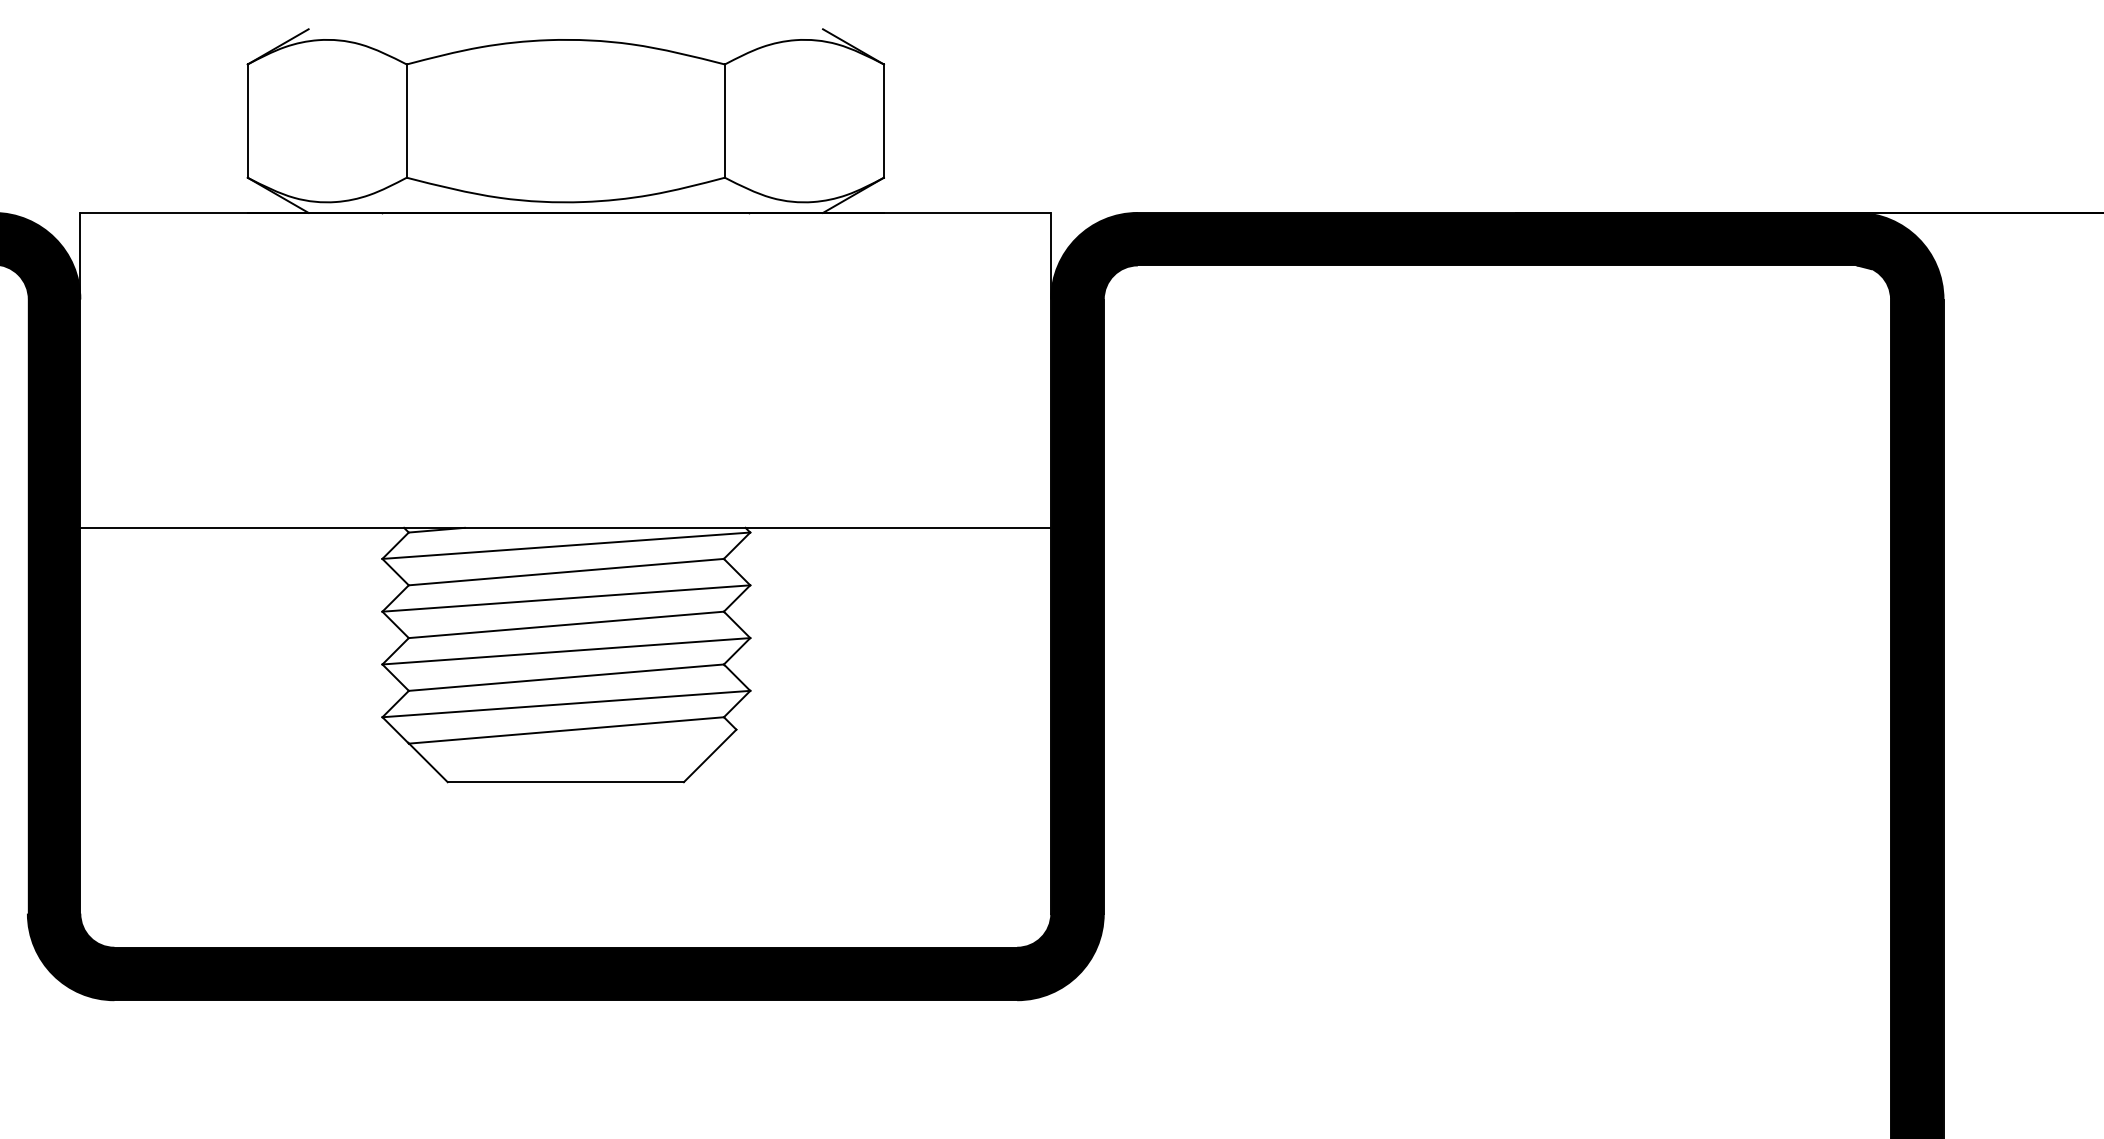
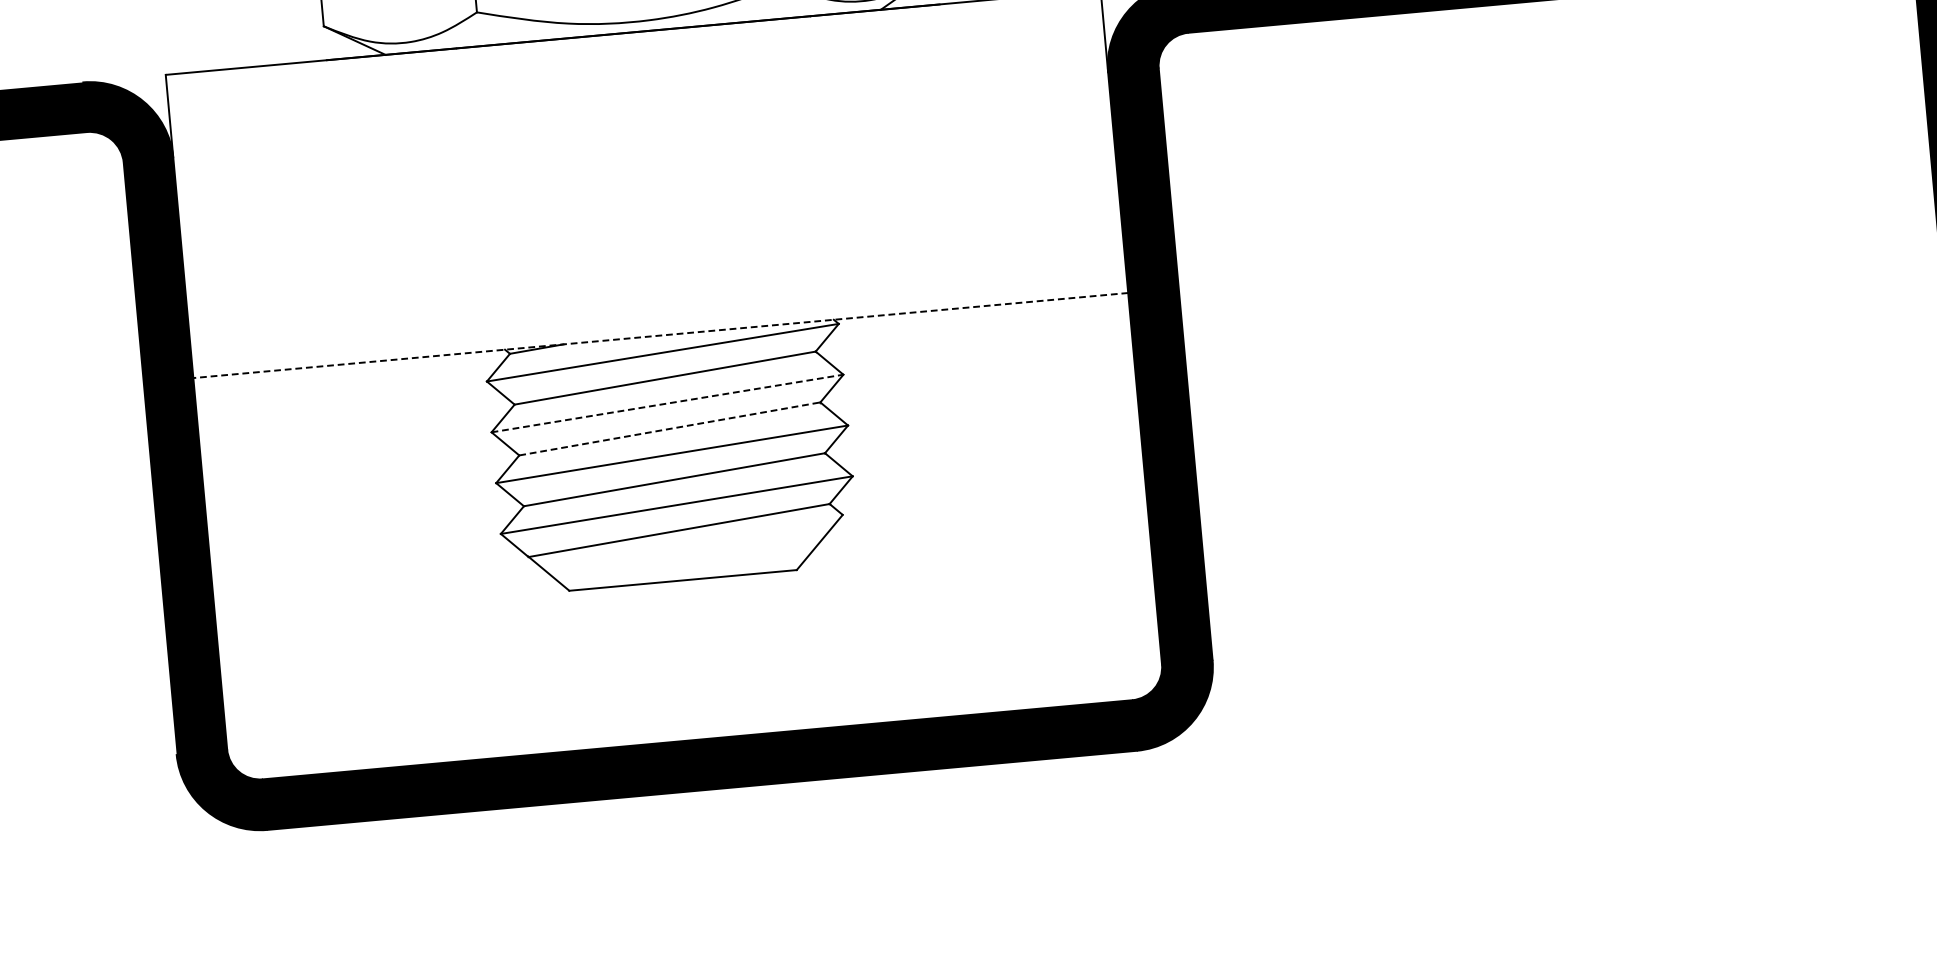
line: (565, 527) -> (660, 335), solid -> dashed
line: (566, 598) -> (667, 403), solid -> dashed
line: (566, 624) -> (669, 428), solid -> dashed

